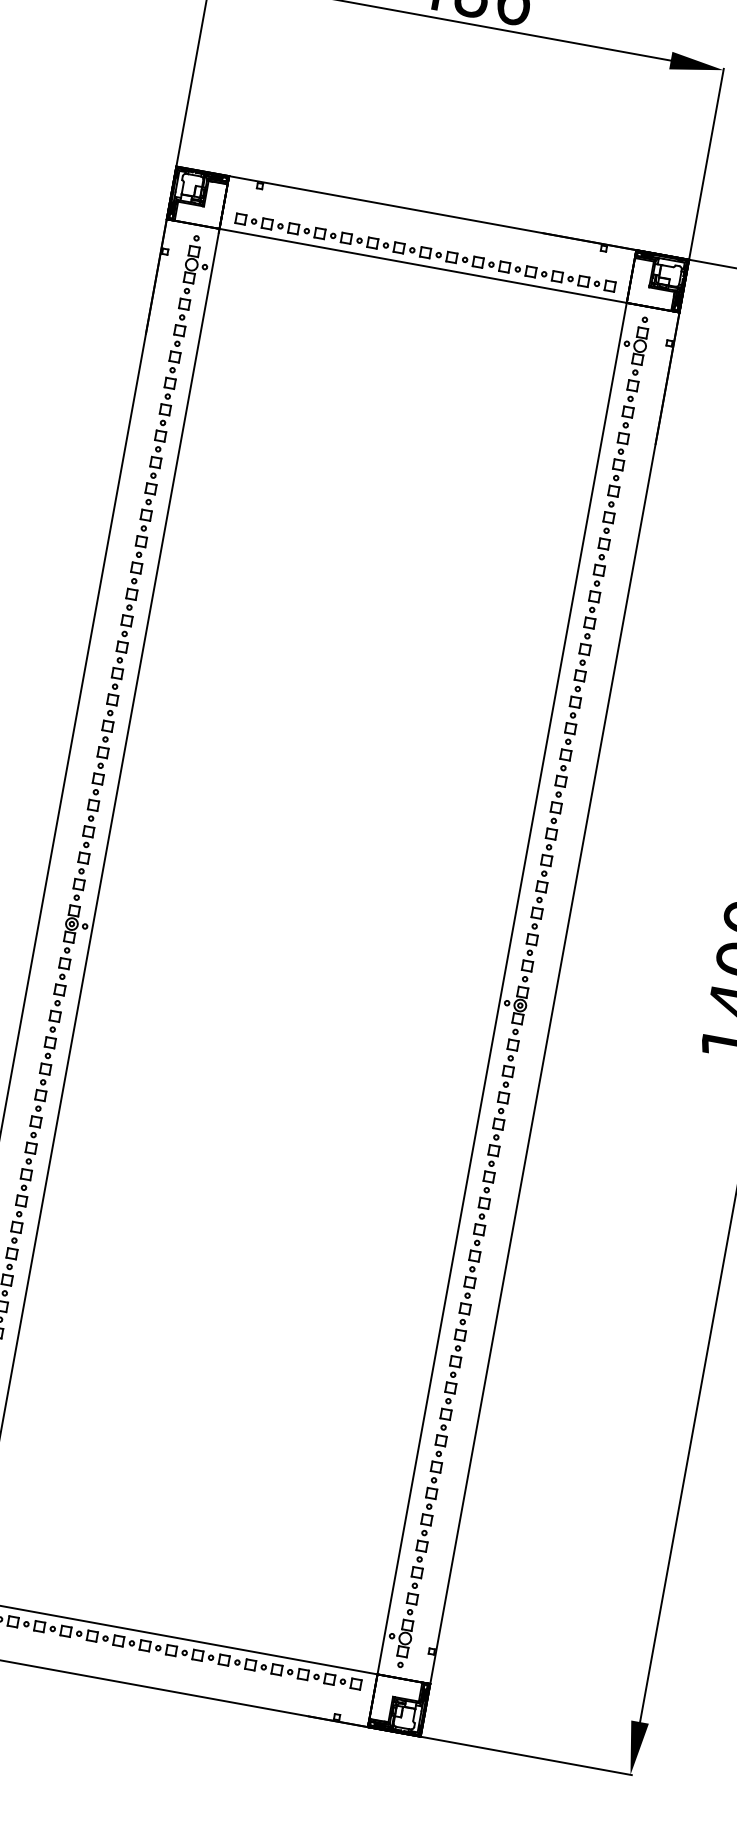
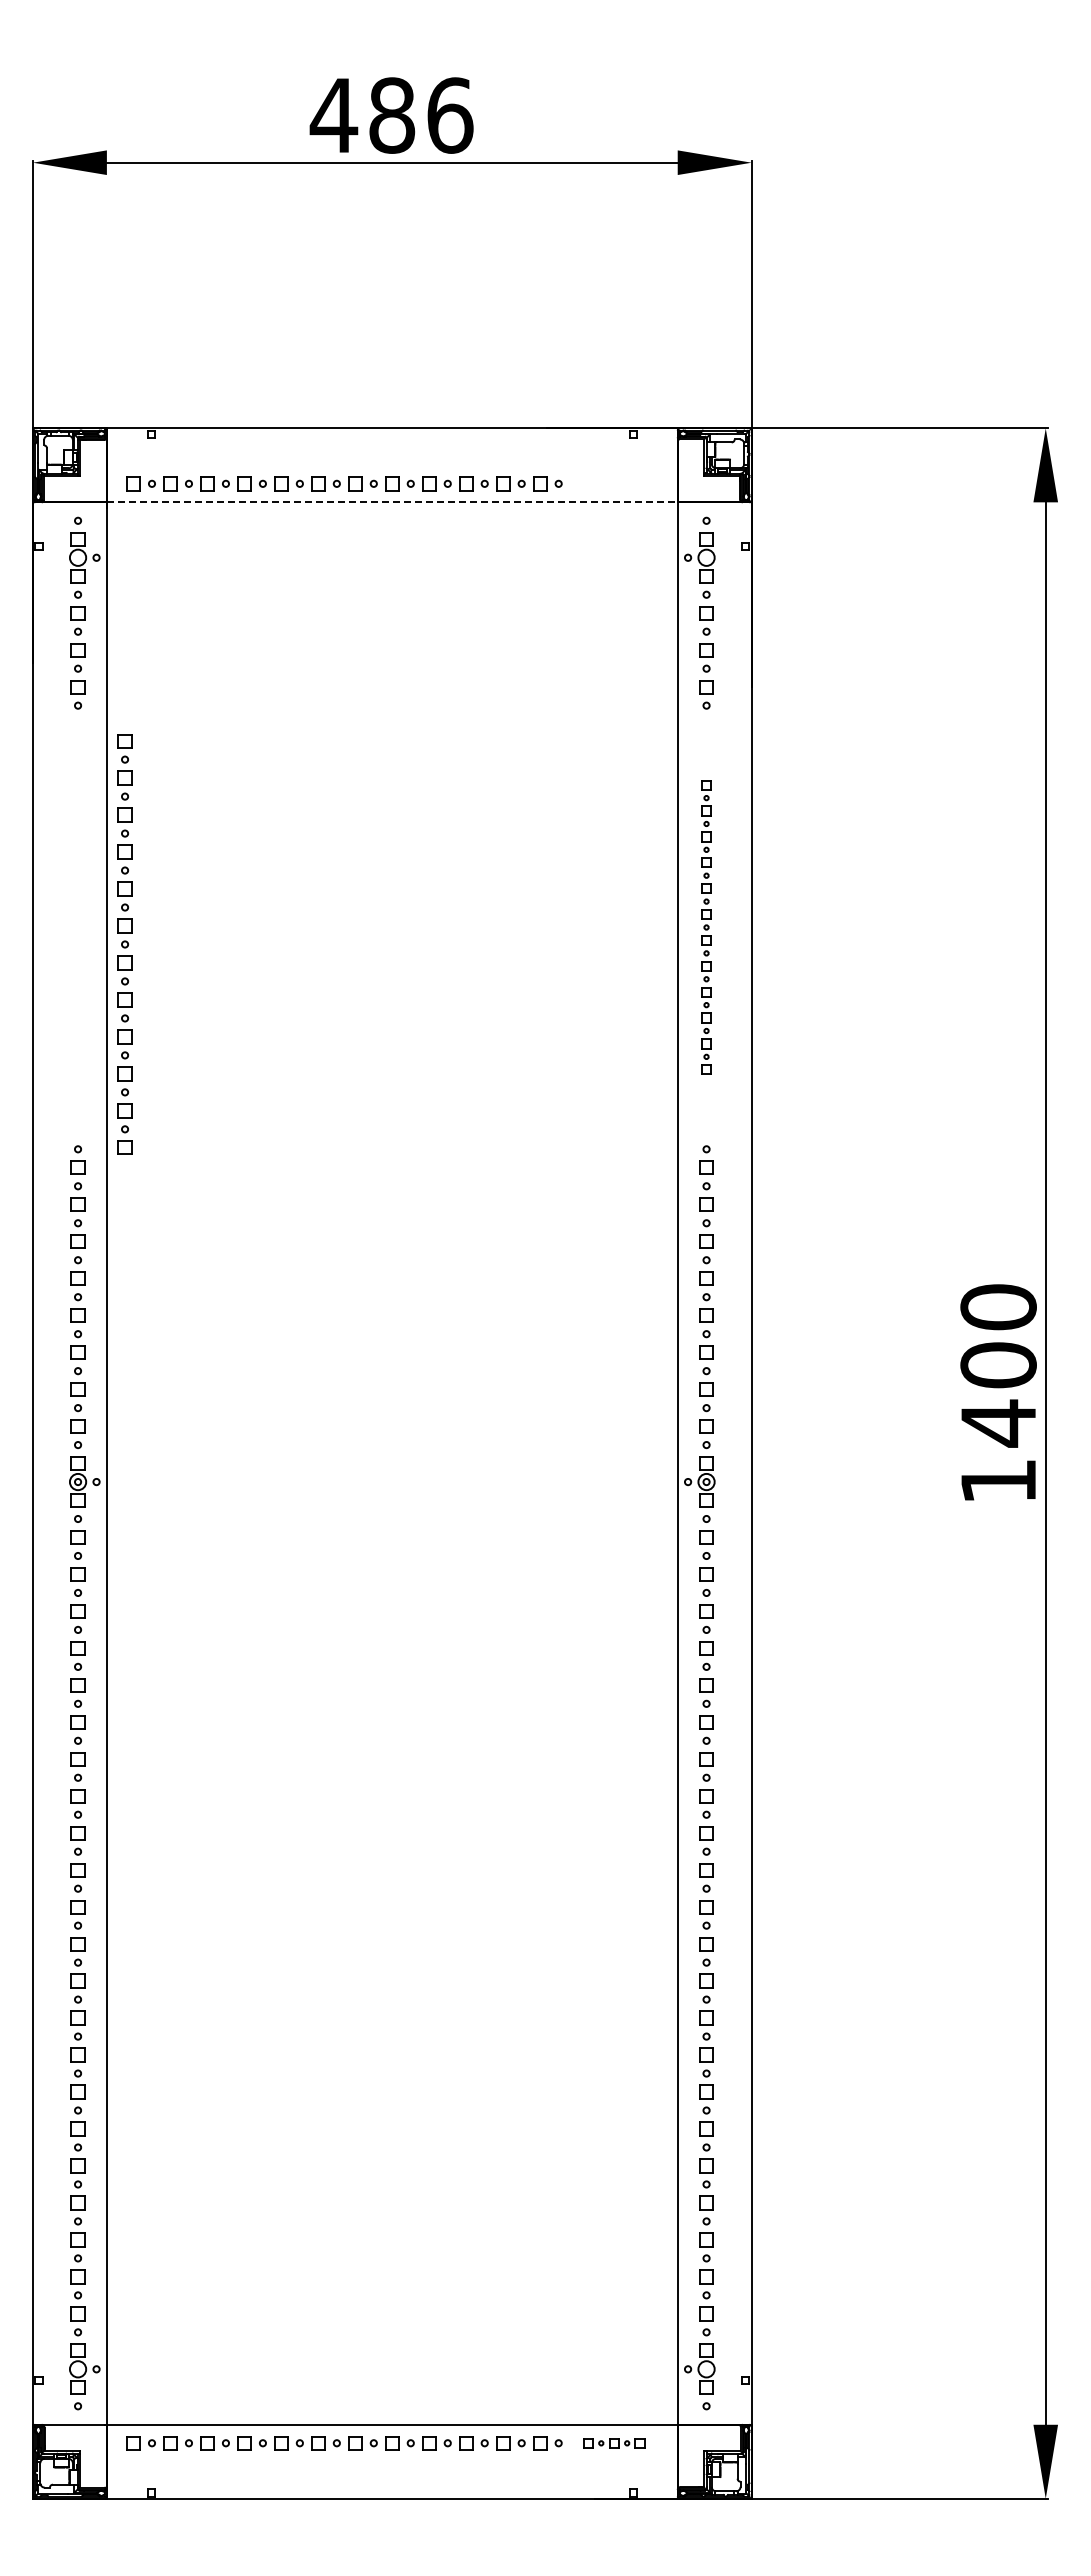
line: (448, 270) -> (428, 502), solid -> dashed
part: (584, 281) -> (614, 483), removed
part: (143, 528) -> (124, 944), moved
part: (592, 609) -> (706, 927), size x0.7
part: (329, 1679) -> (614, 2443), size x0.7

